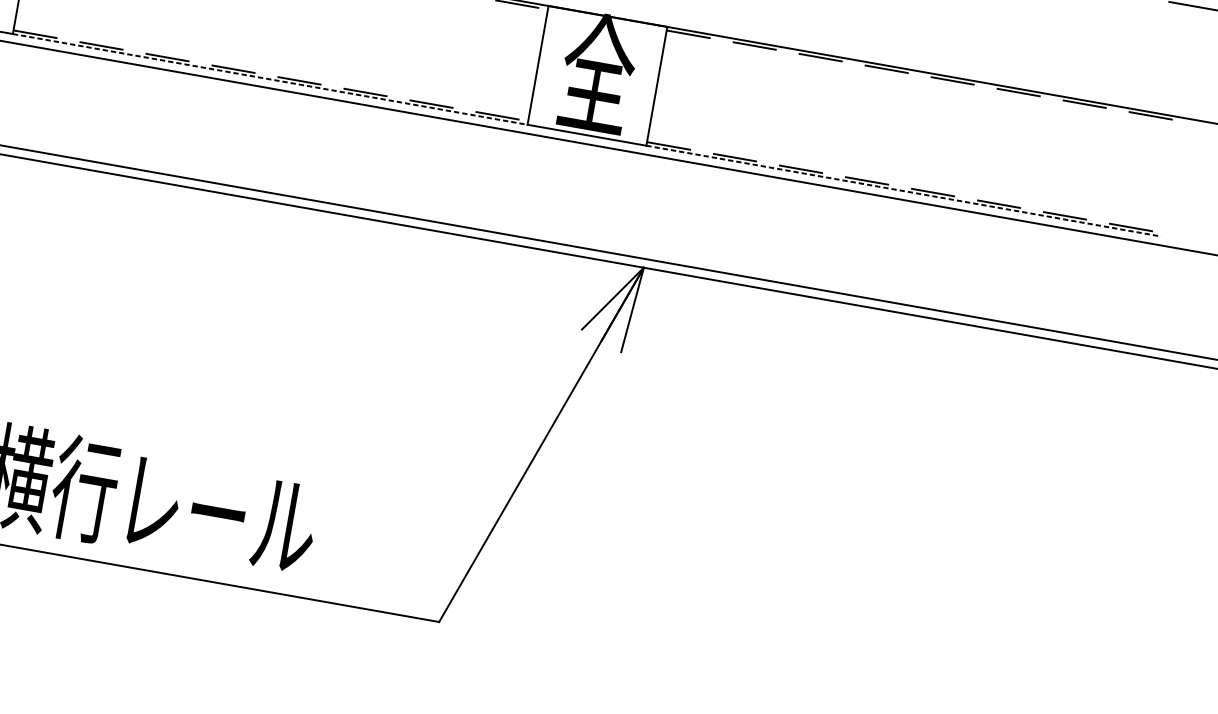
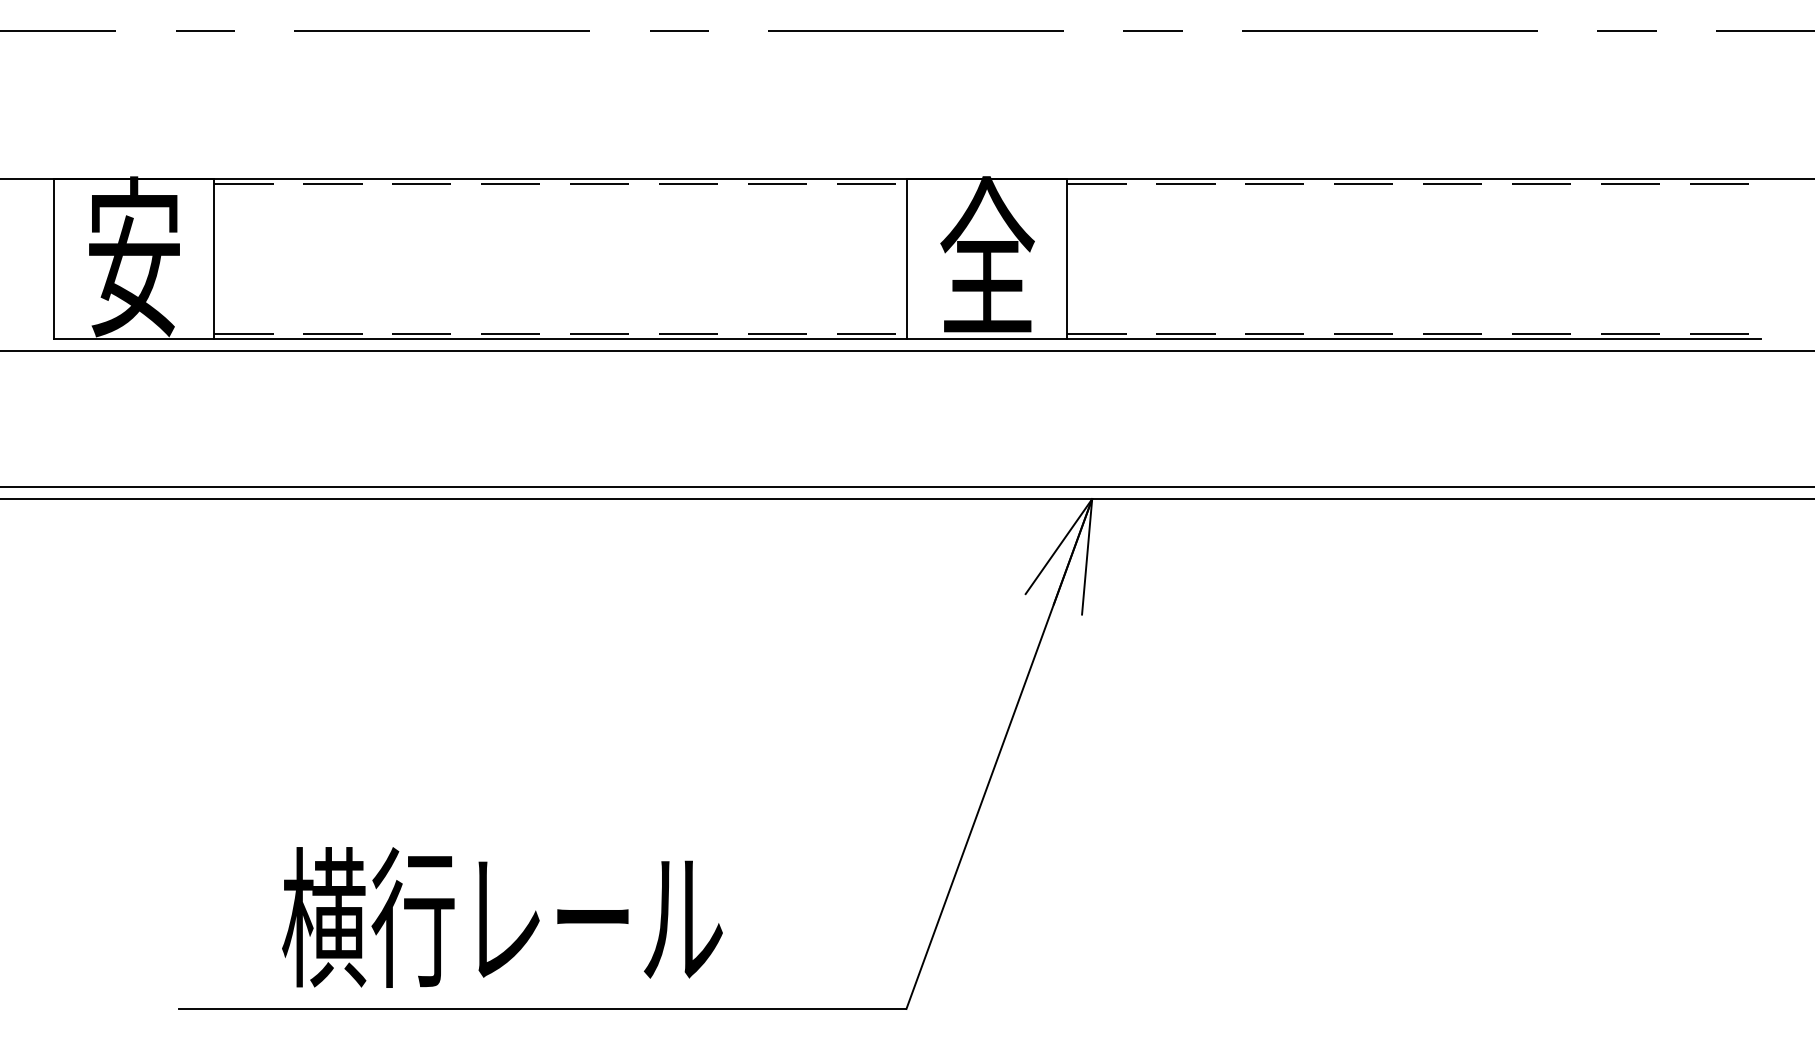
line: (269, 79) -> (560, 339), dashed -> solid
line: (903, 191) -> (1413, 339), dashed -> solid

